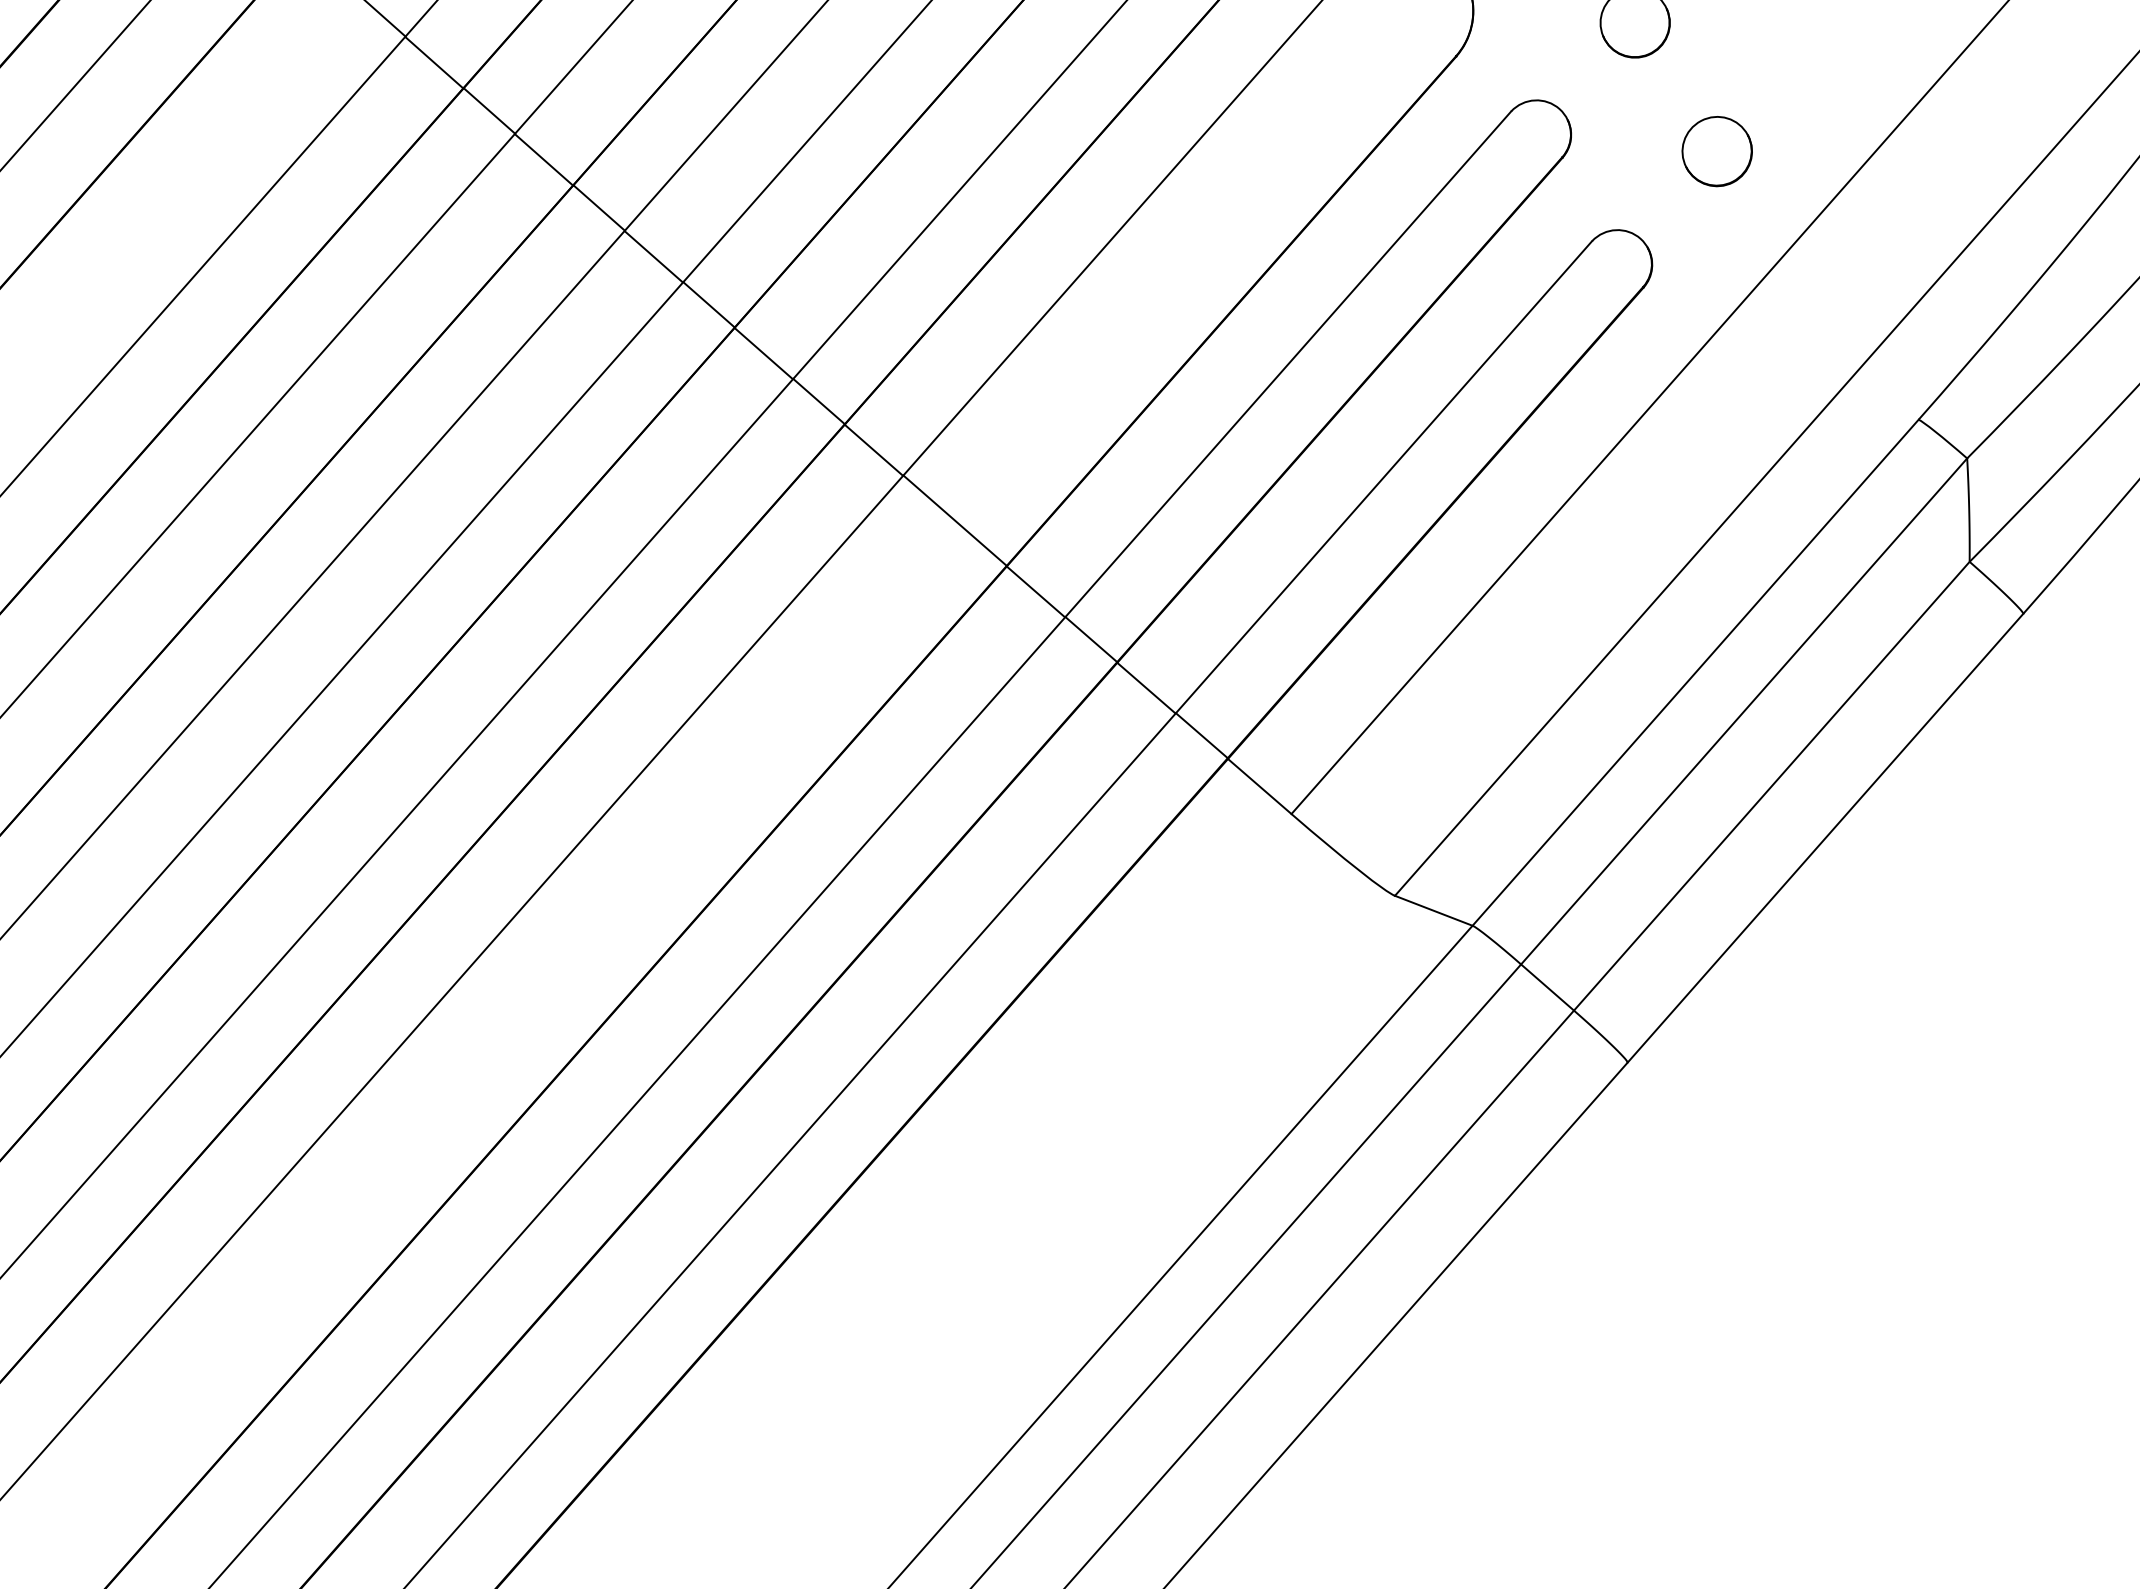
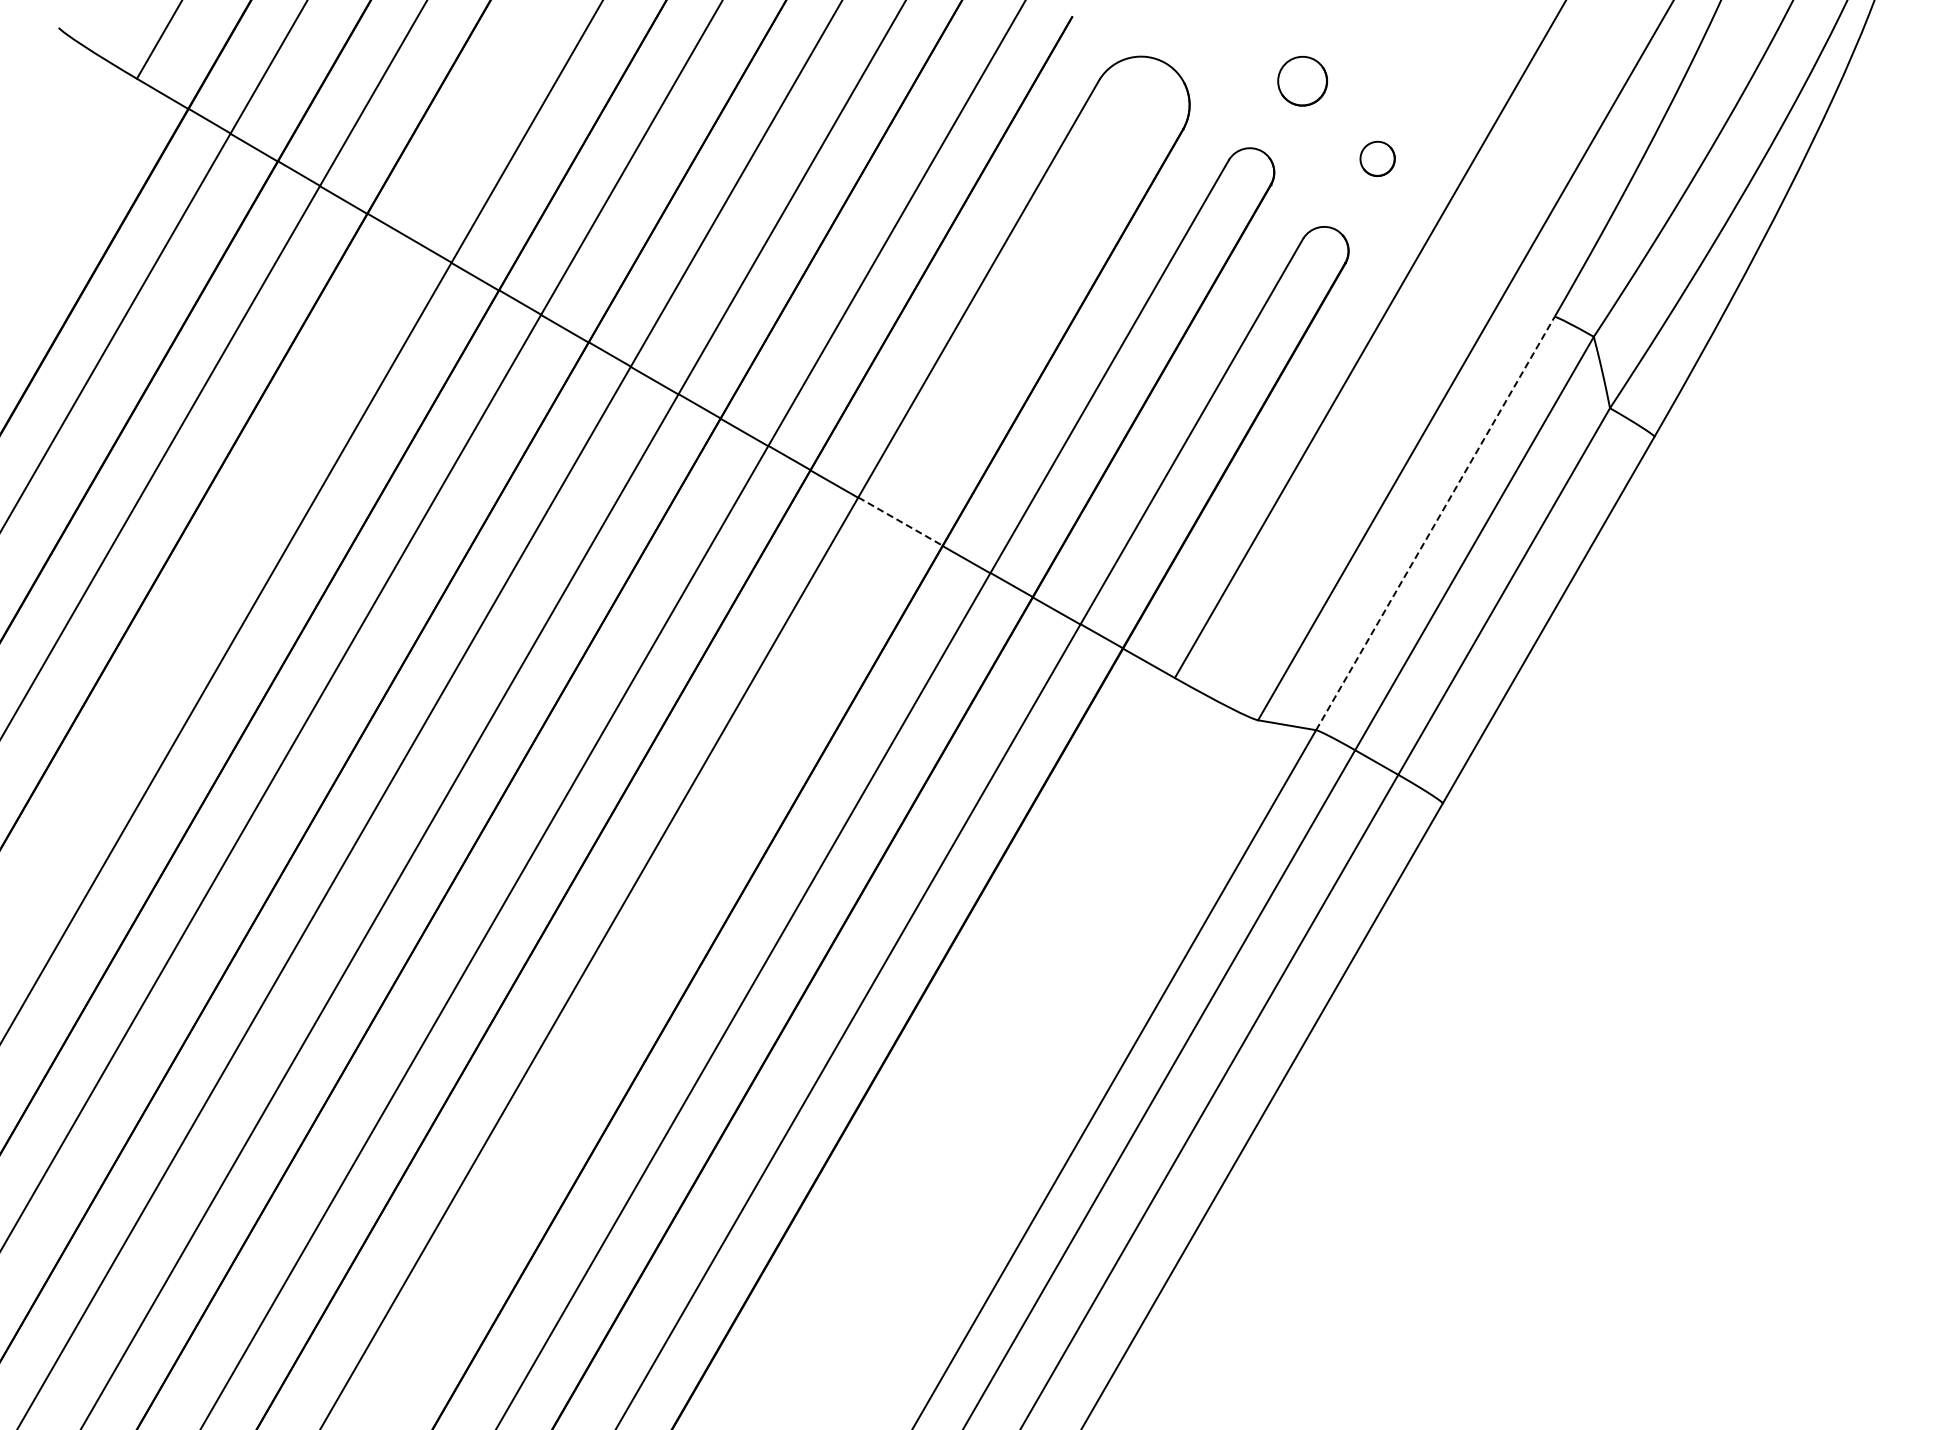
part: (1717, 150) -> (1377, 158), size x0.7
line: (955, 520) -> (900, 521), solid -> dashed
line: (1695, 672) -> (1435, 523), solid -> dashed

